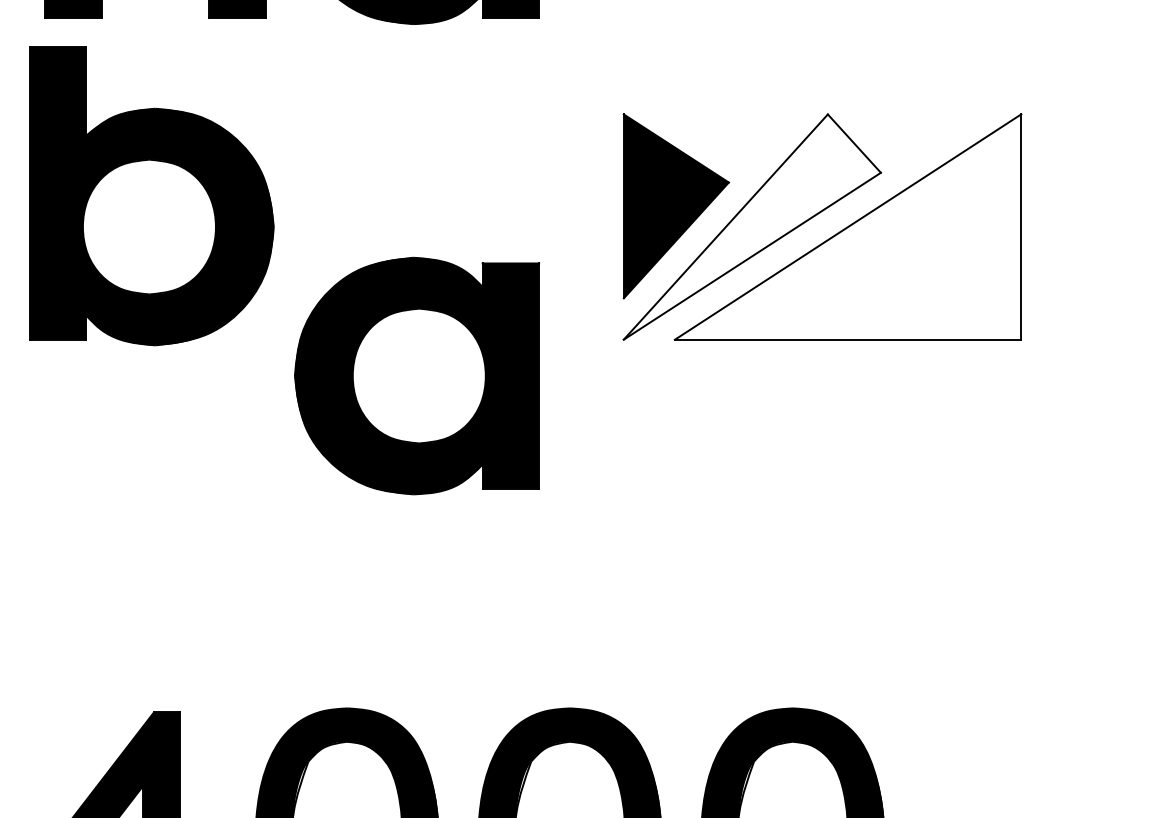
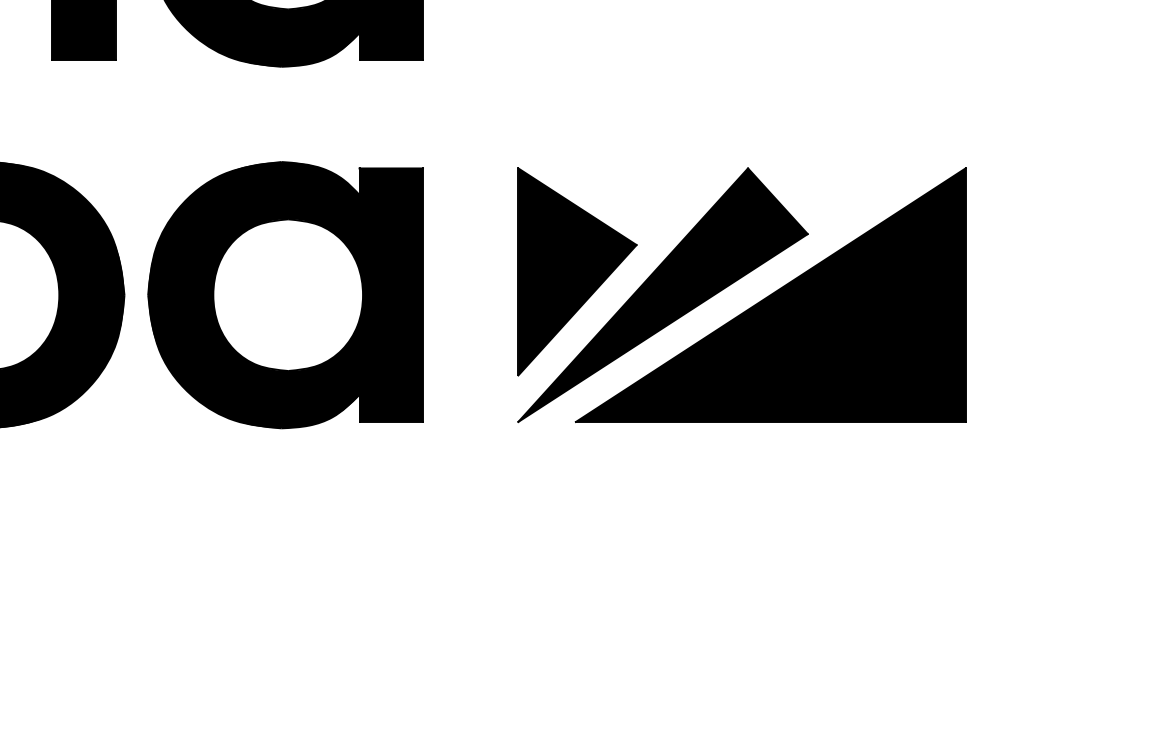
fill: (751, 226) -> (662, 294), added
fill: (847, 226) -> (770, 294), added
part: (416, 375) -> (285, 294), moved

